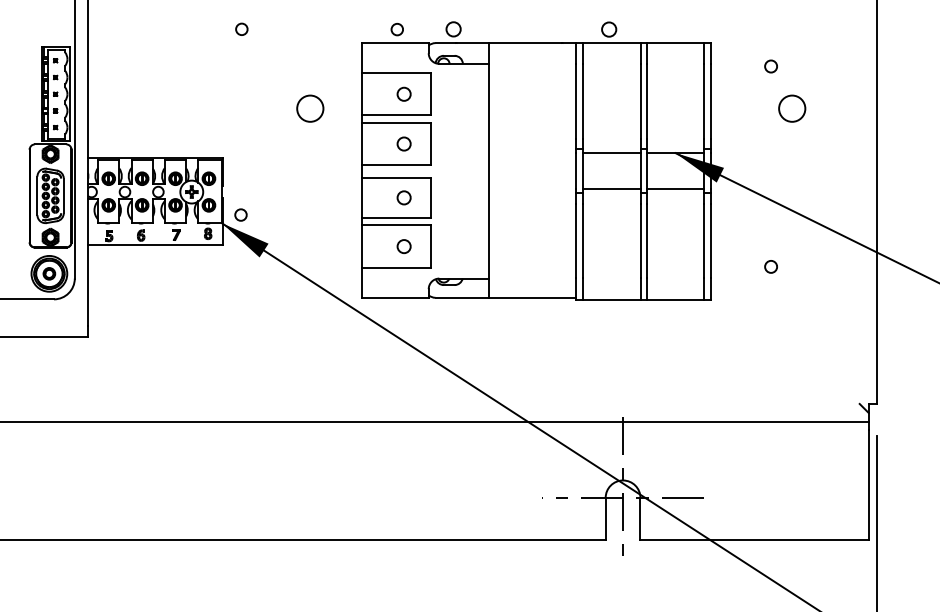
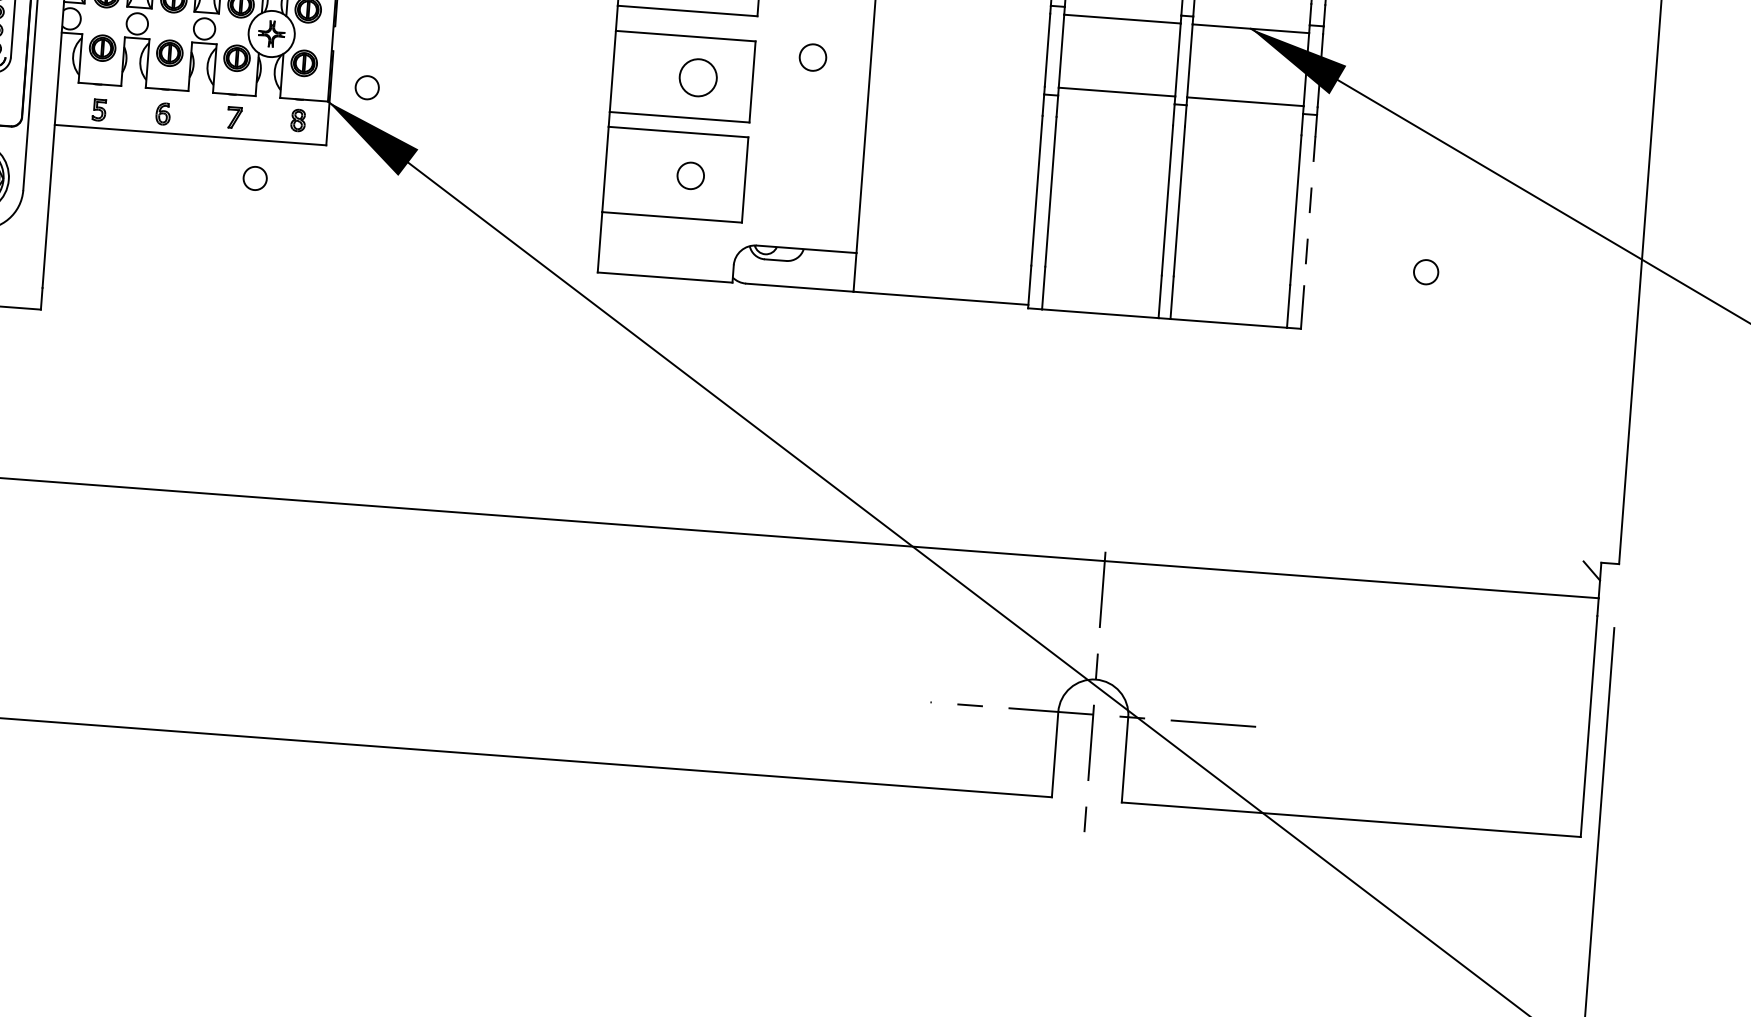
circle: (459, 183) -> (811, 57), added
circle: (403, 197) -> (696, 76), size x1.4
line: (711, 241) -> (1310, 212), solid -> dashed
circle: (188, 263) -> (254, 177), added

